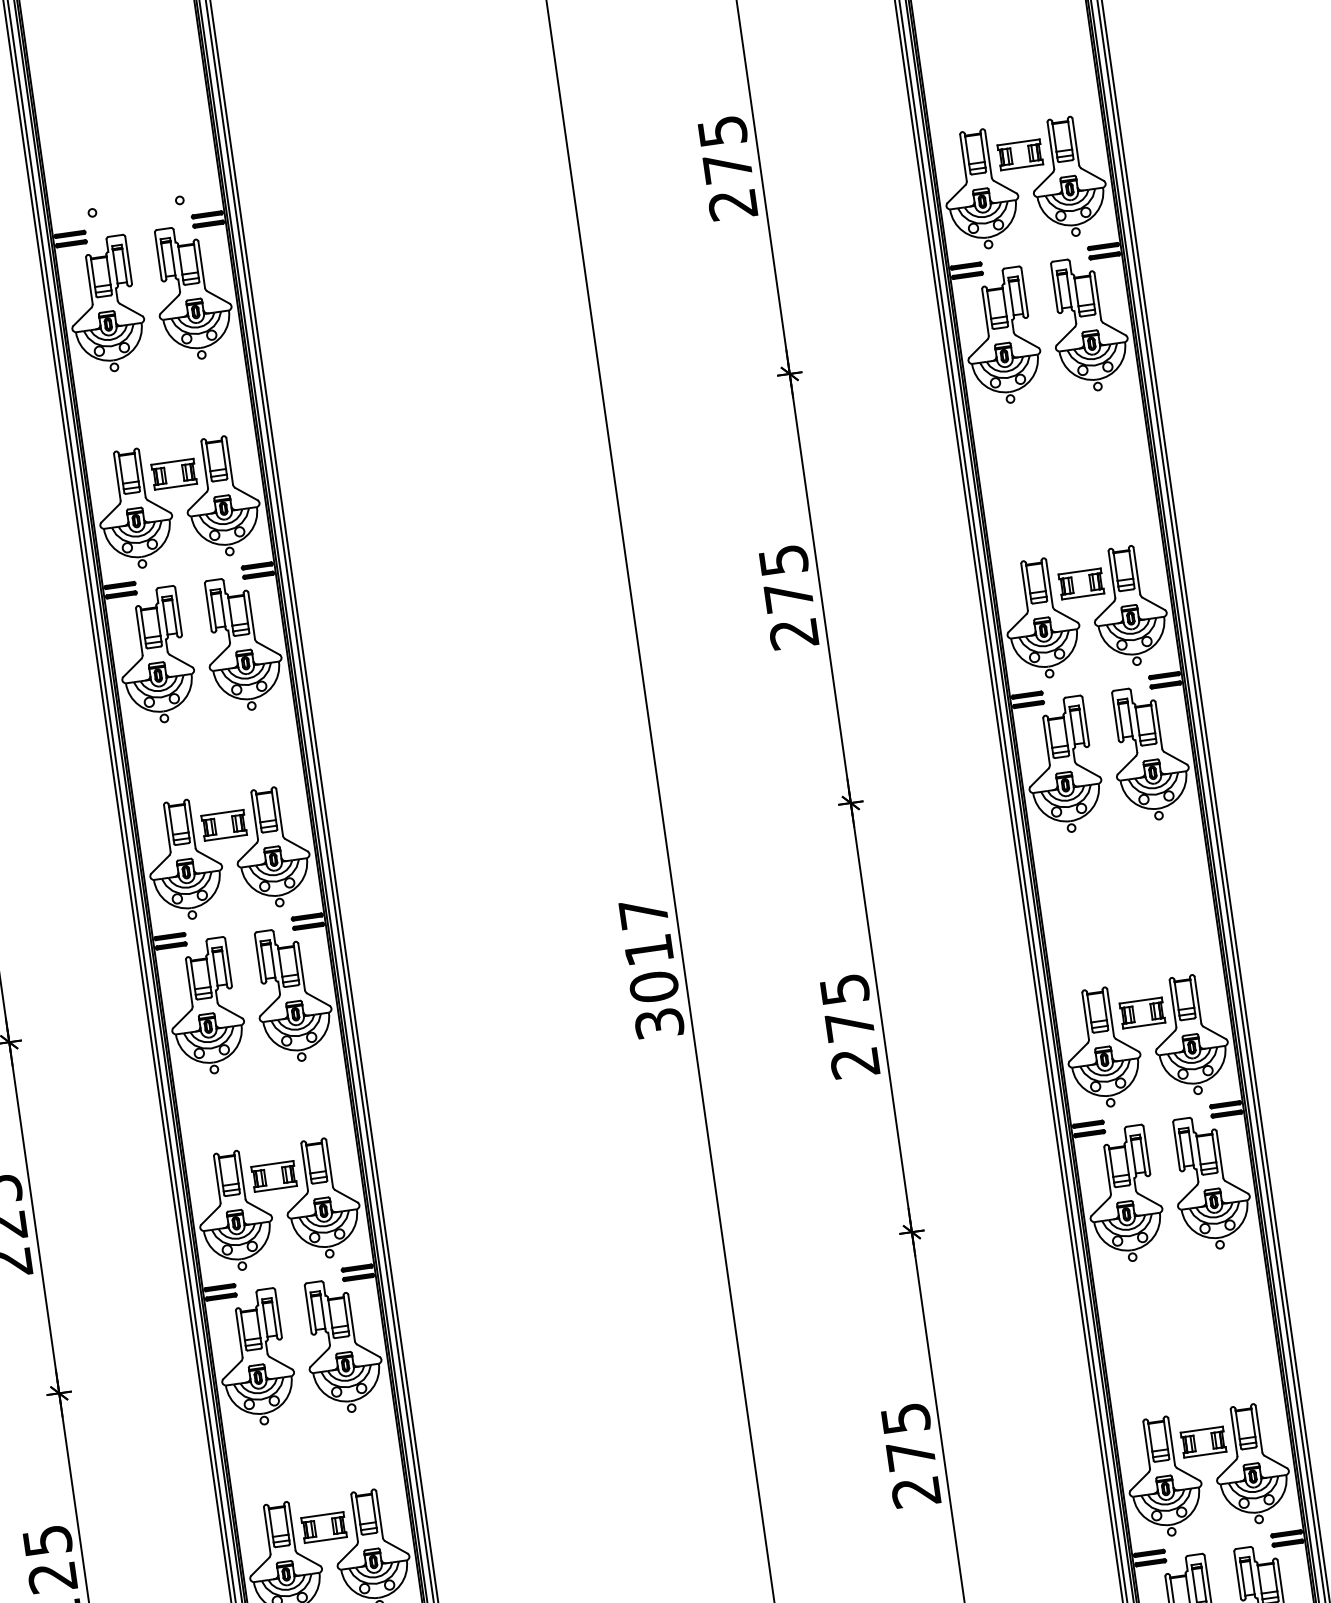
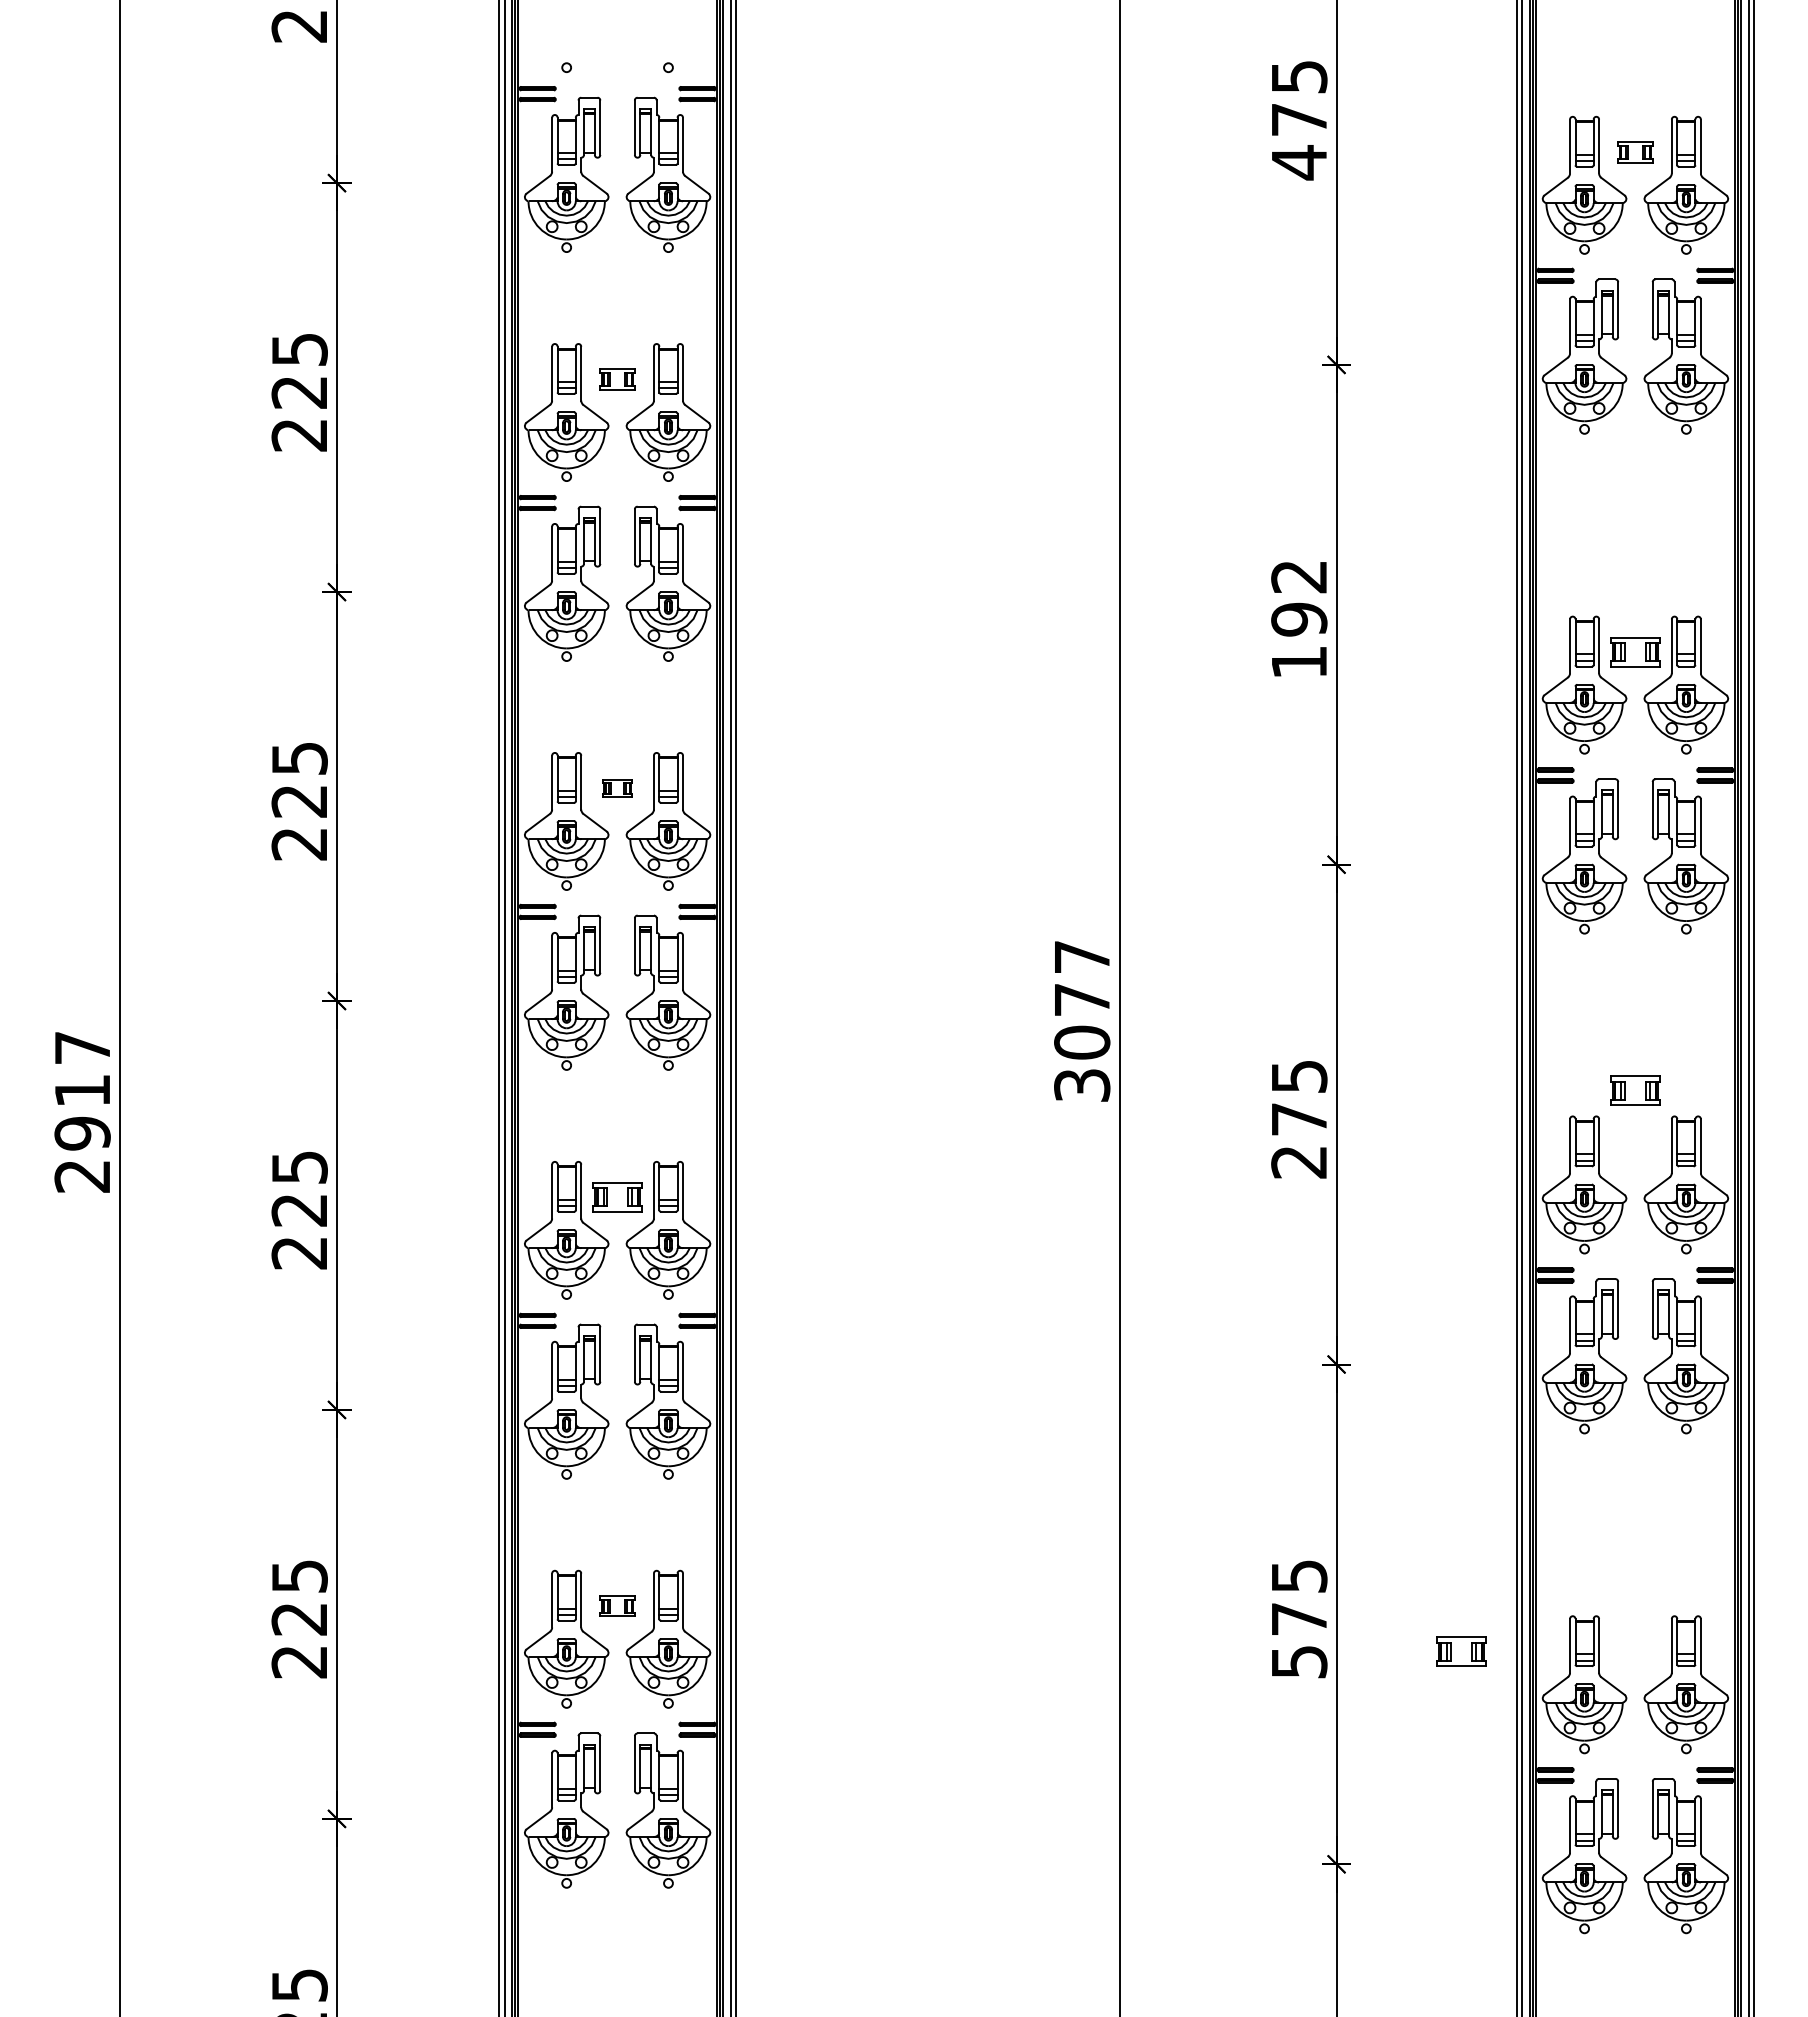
part: (1020, 155) -> (1635, 152), size x0.7
text: (732, 204) -> (1298, 162), 275 -> 475
part: (174, 474) -> (617, 379), size x0.7
text: (789, 597) -> (1299, 619), 275 -> 192
part: (224, 825) -> (617, 788), size x0.6
text: (649, 949) -> (1082, 999), 3017 -> 3077
part: (1142, 1012) -> (1635, 1090), moved
part: (1203, 1442) -> (1461, 1651), moved
text: (916, 1492) -> (1299, 1662), 275 -> 575
part: (324, 1527) -> (617, 1606), size x0.7

